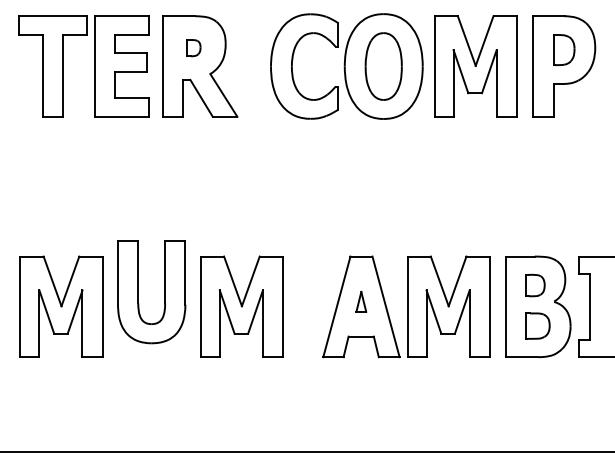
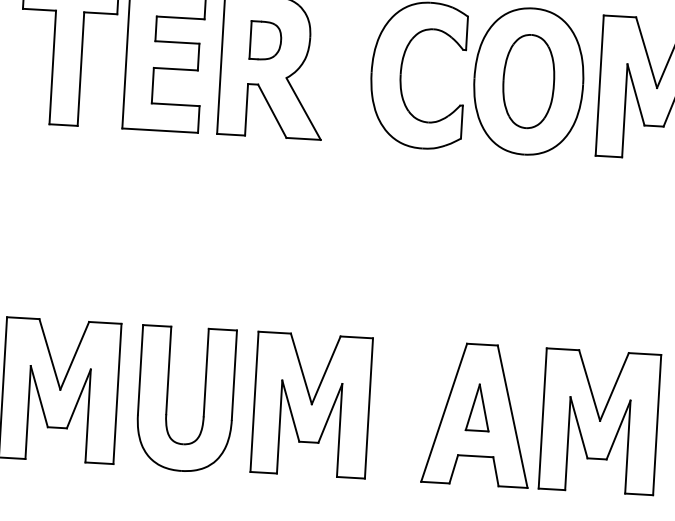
part: (193, 47) -> (265, 39), size x1.67
part: (138, 292) -> (167, 399), moved
part: (361, 301) -> (478, 407), size x1.67

